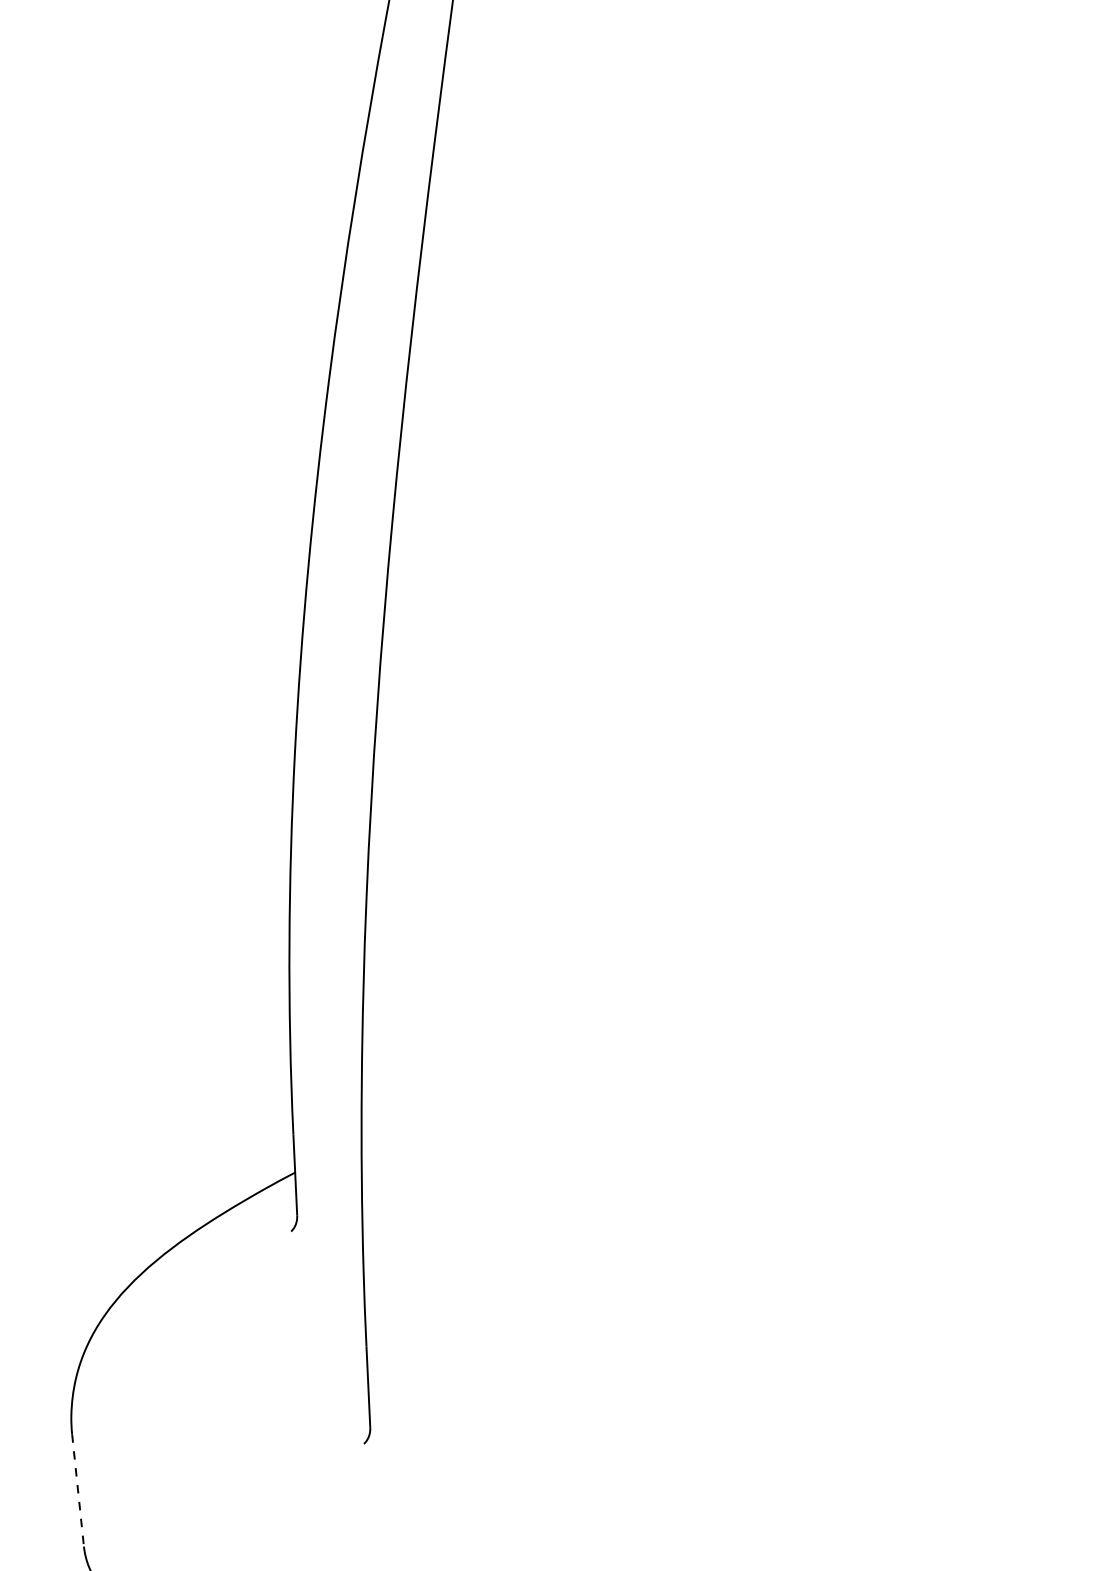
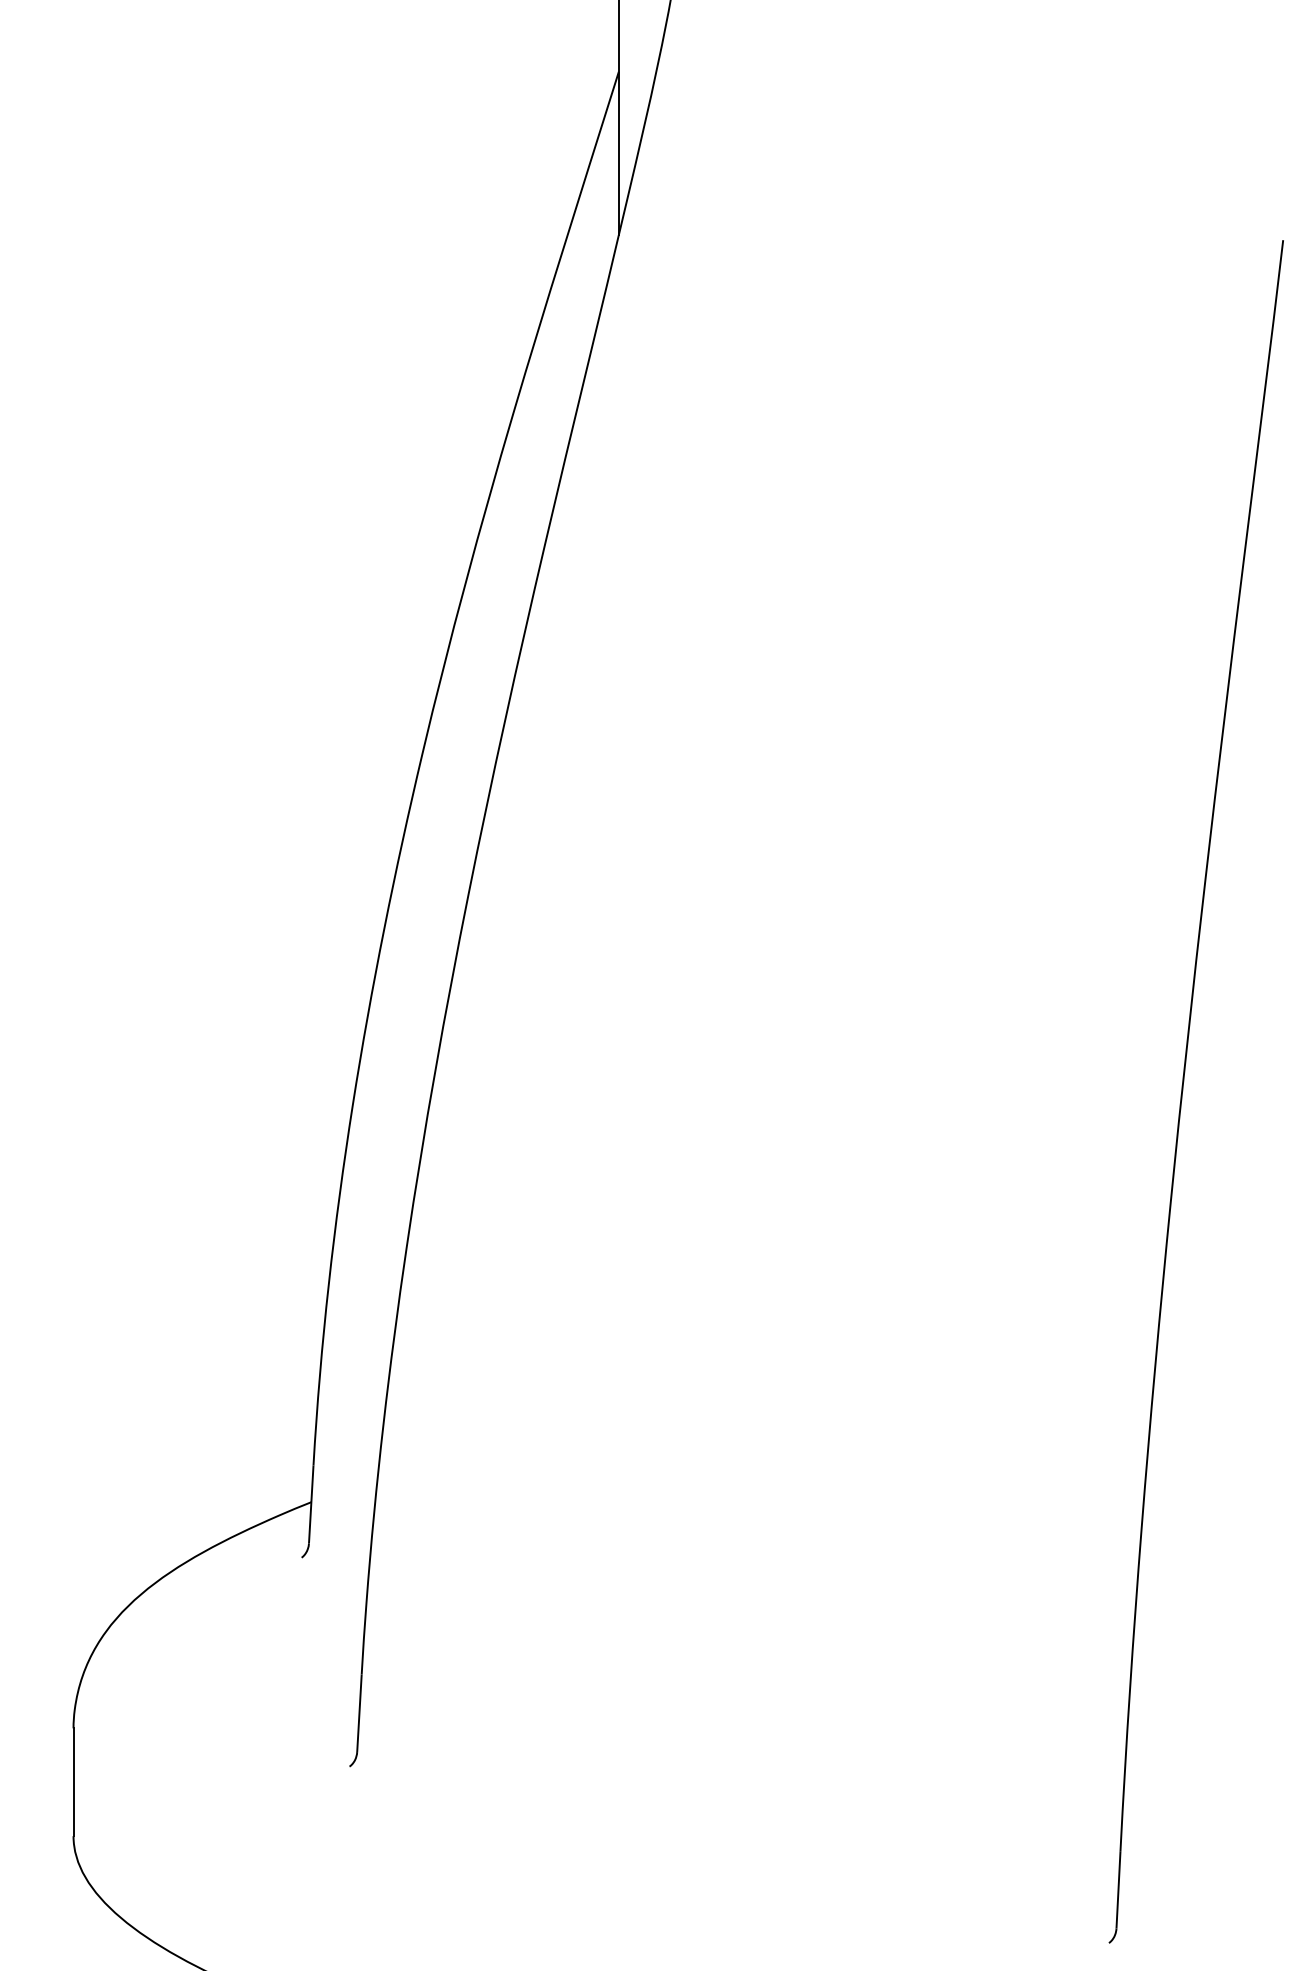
line: (78, 1490) -> (73, 1782), dashed -> solid

